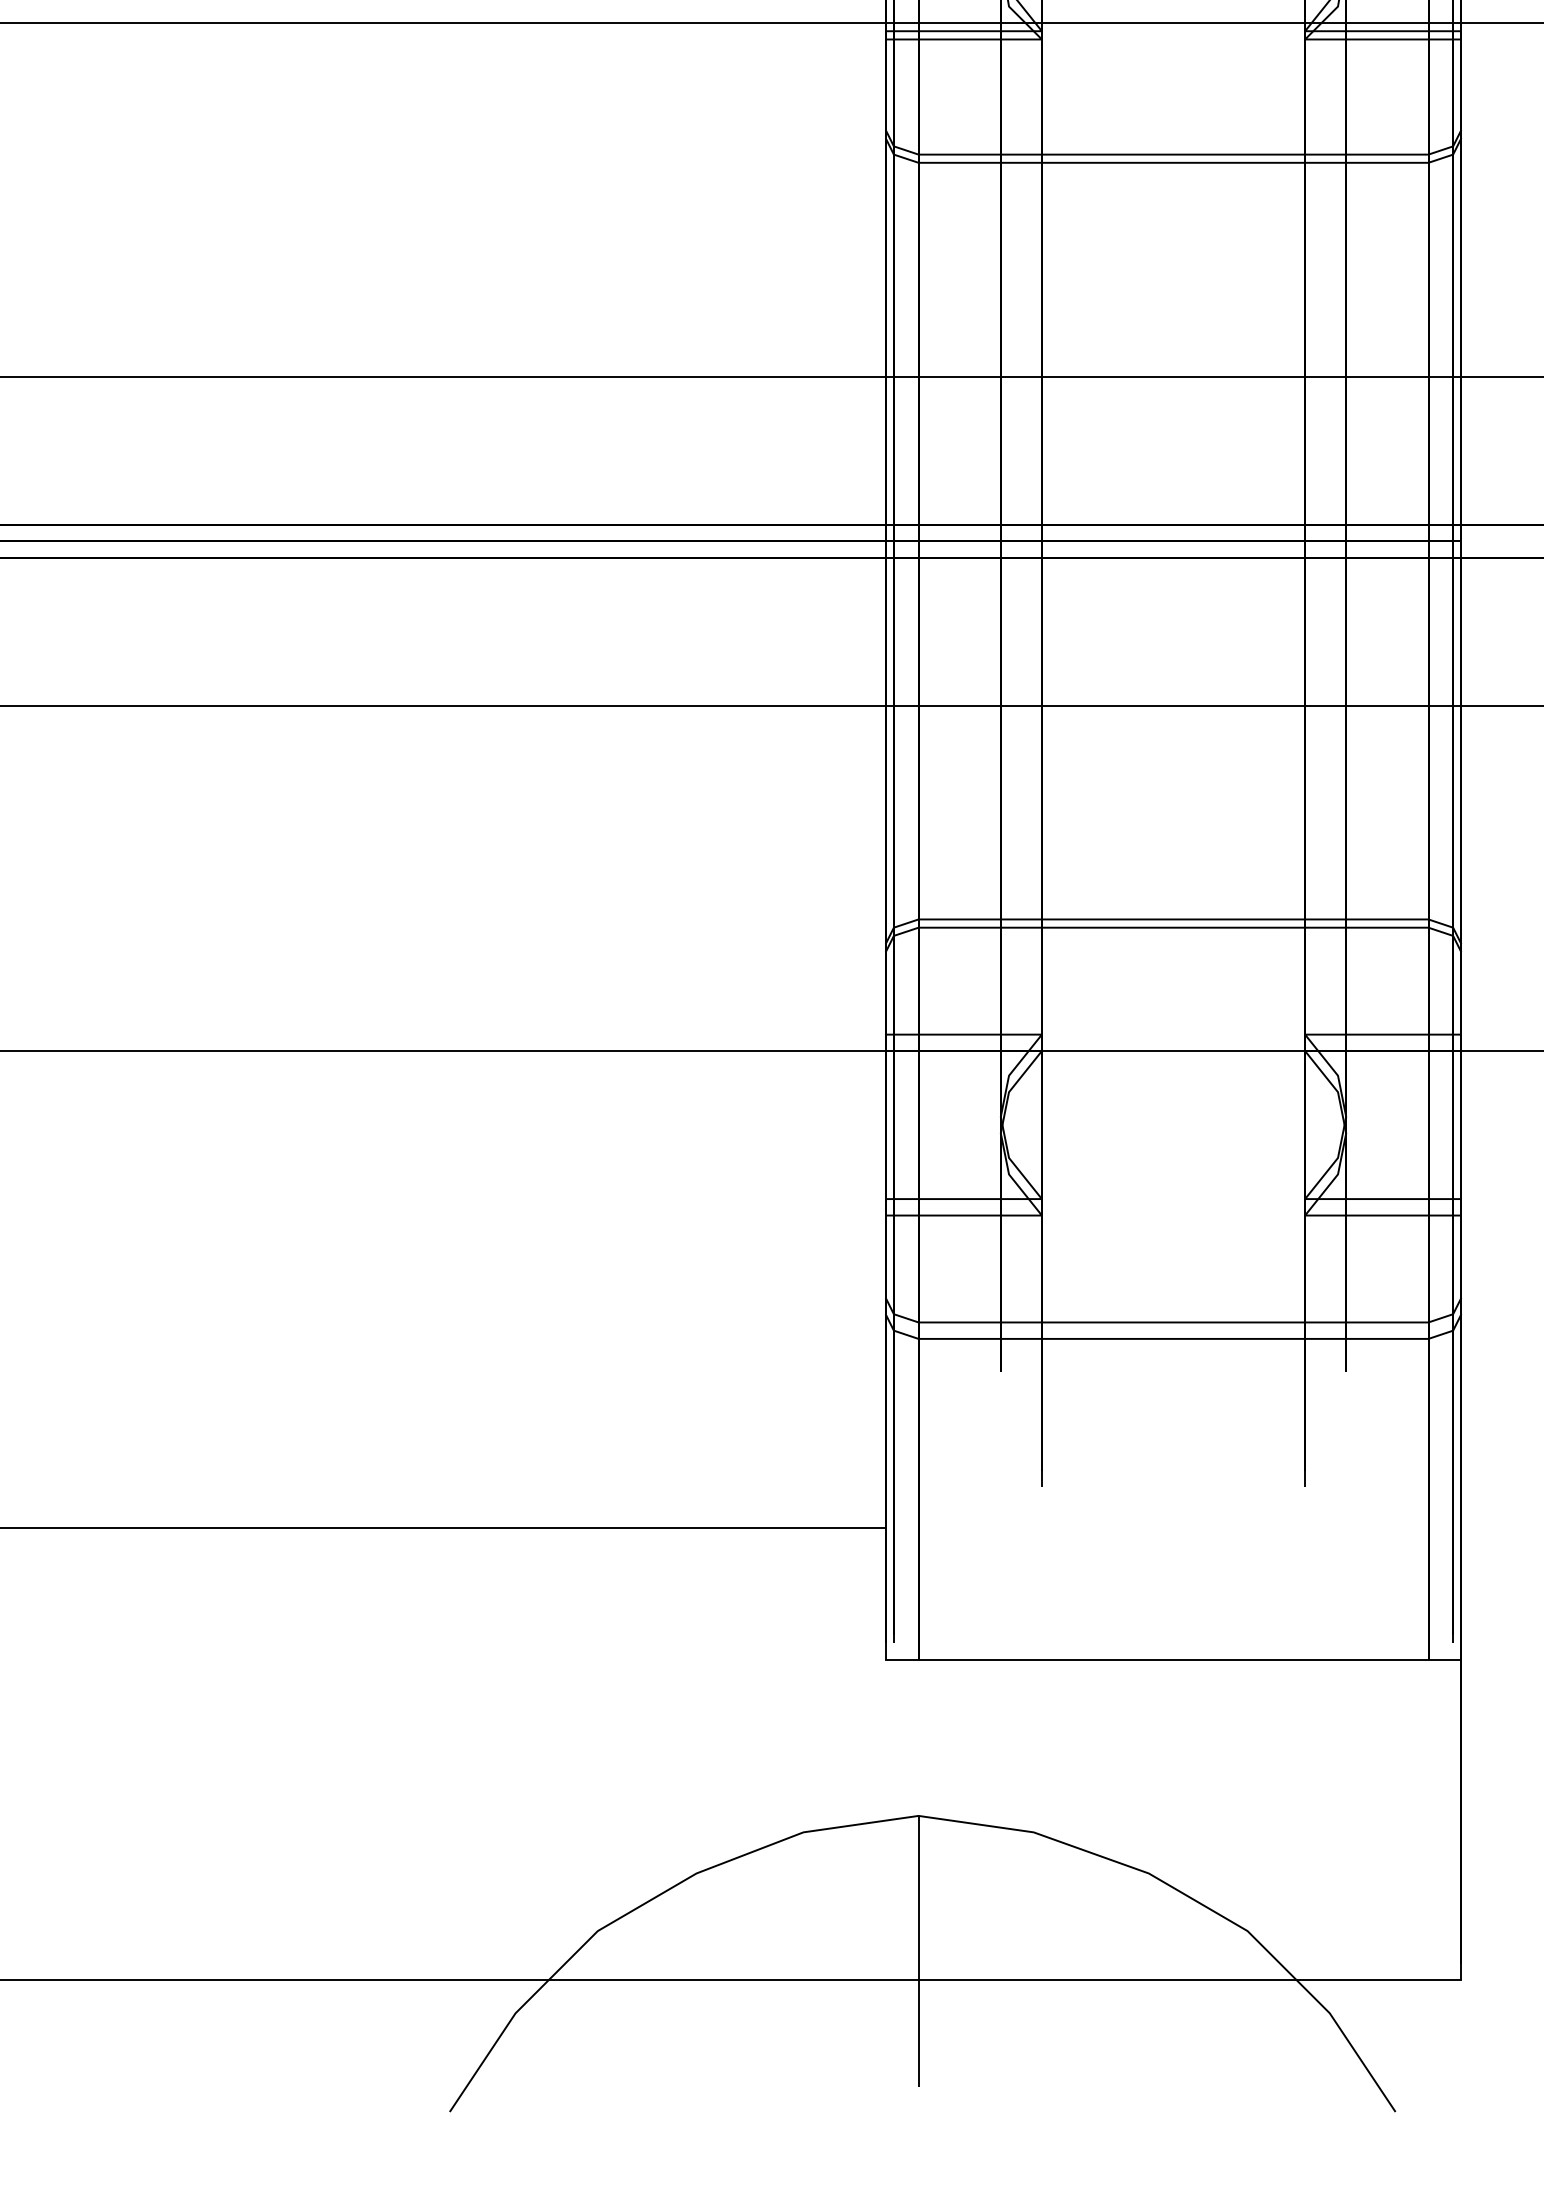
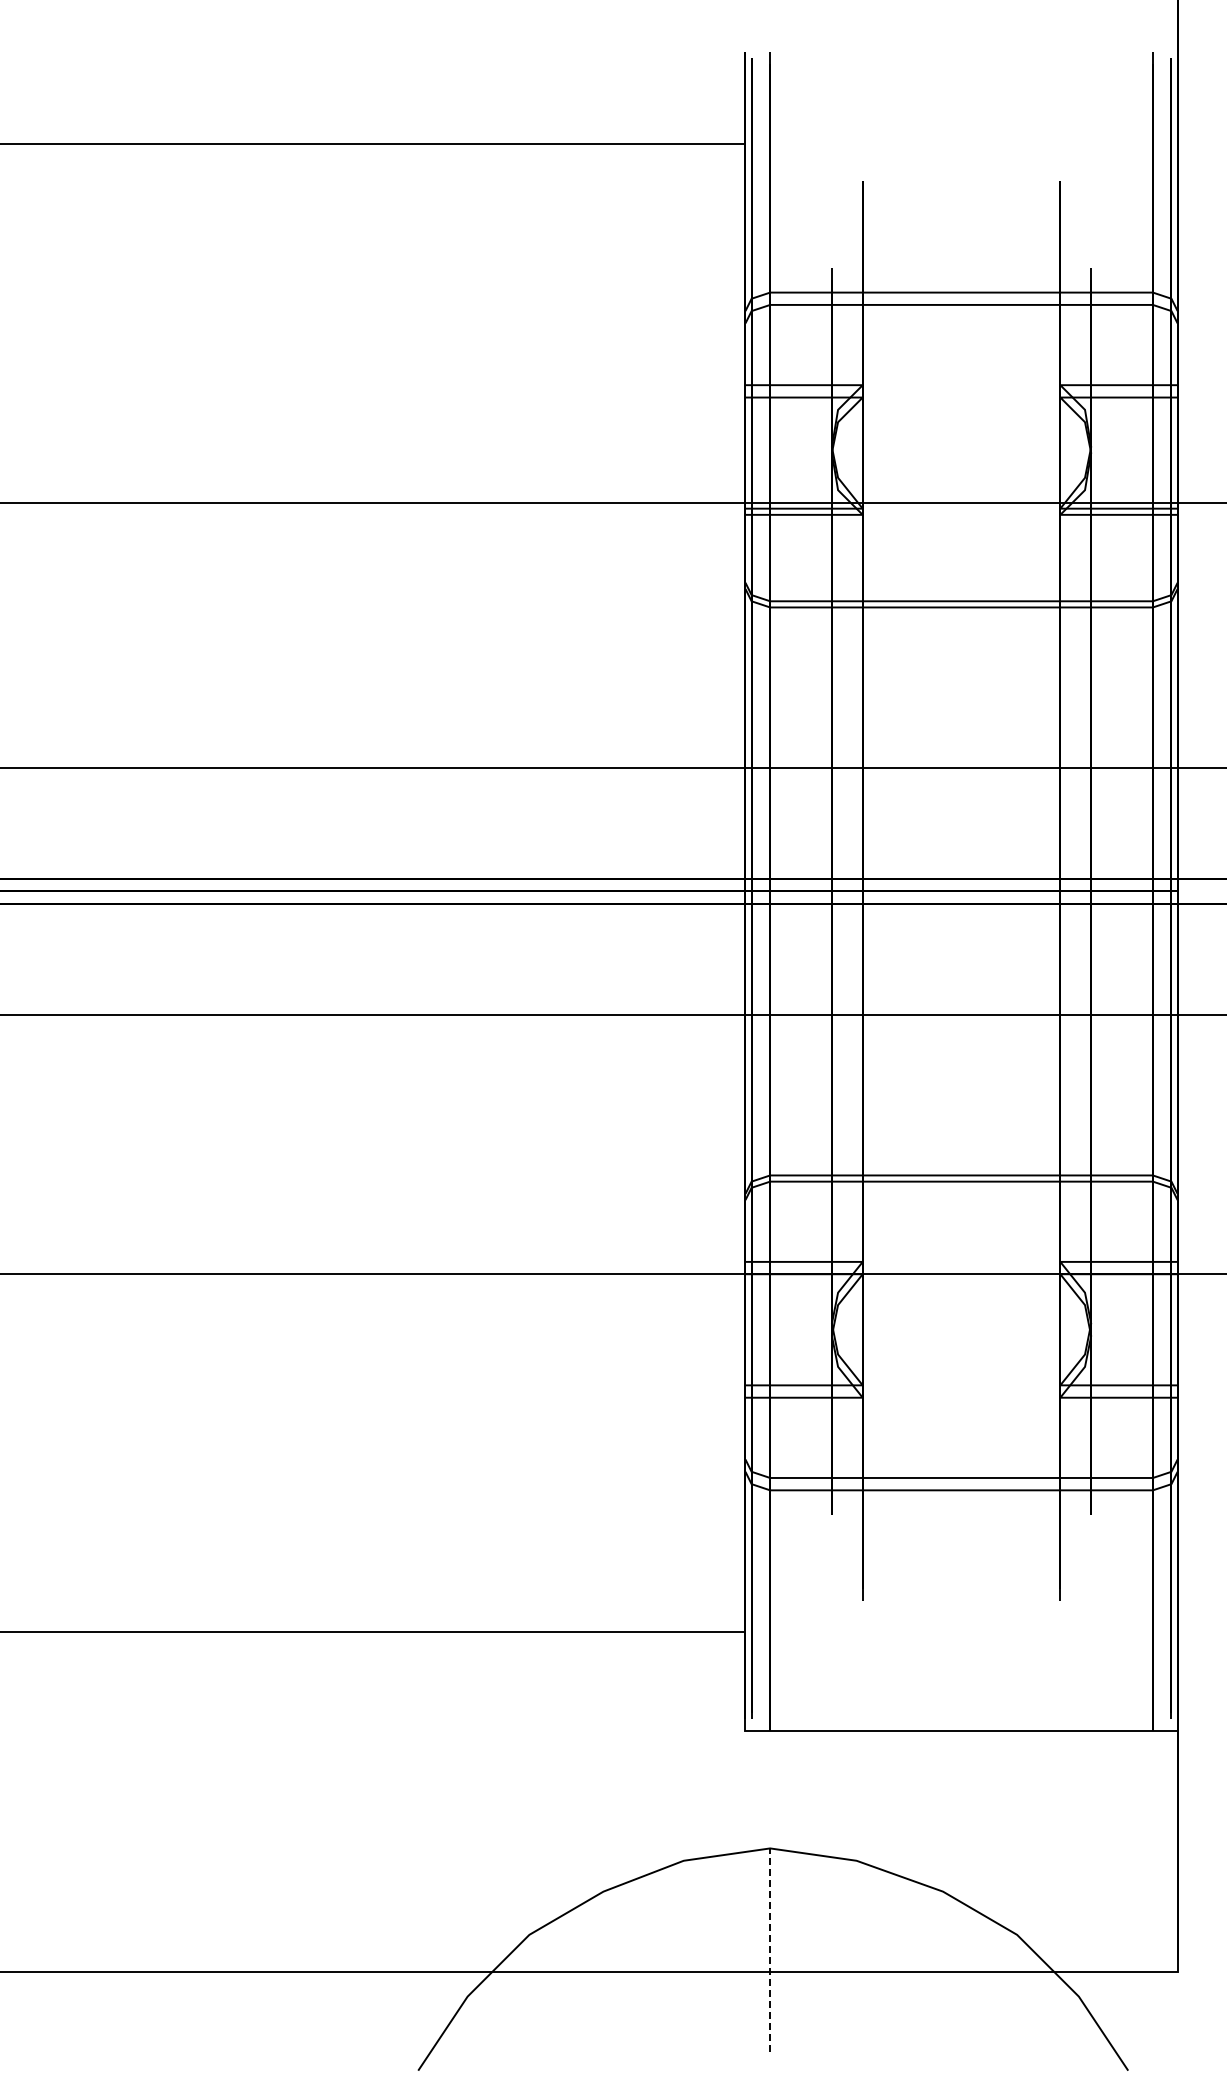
line: (919, 1951) -> (770, 1950), solid -> dashed

